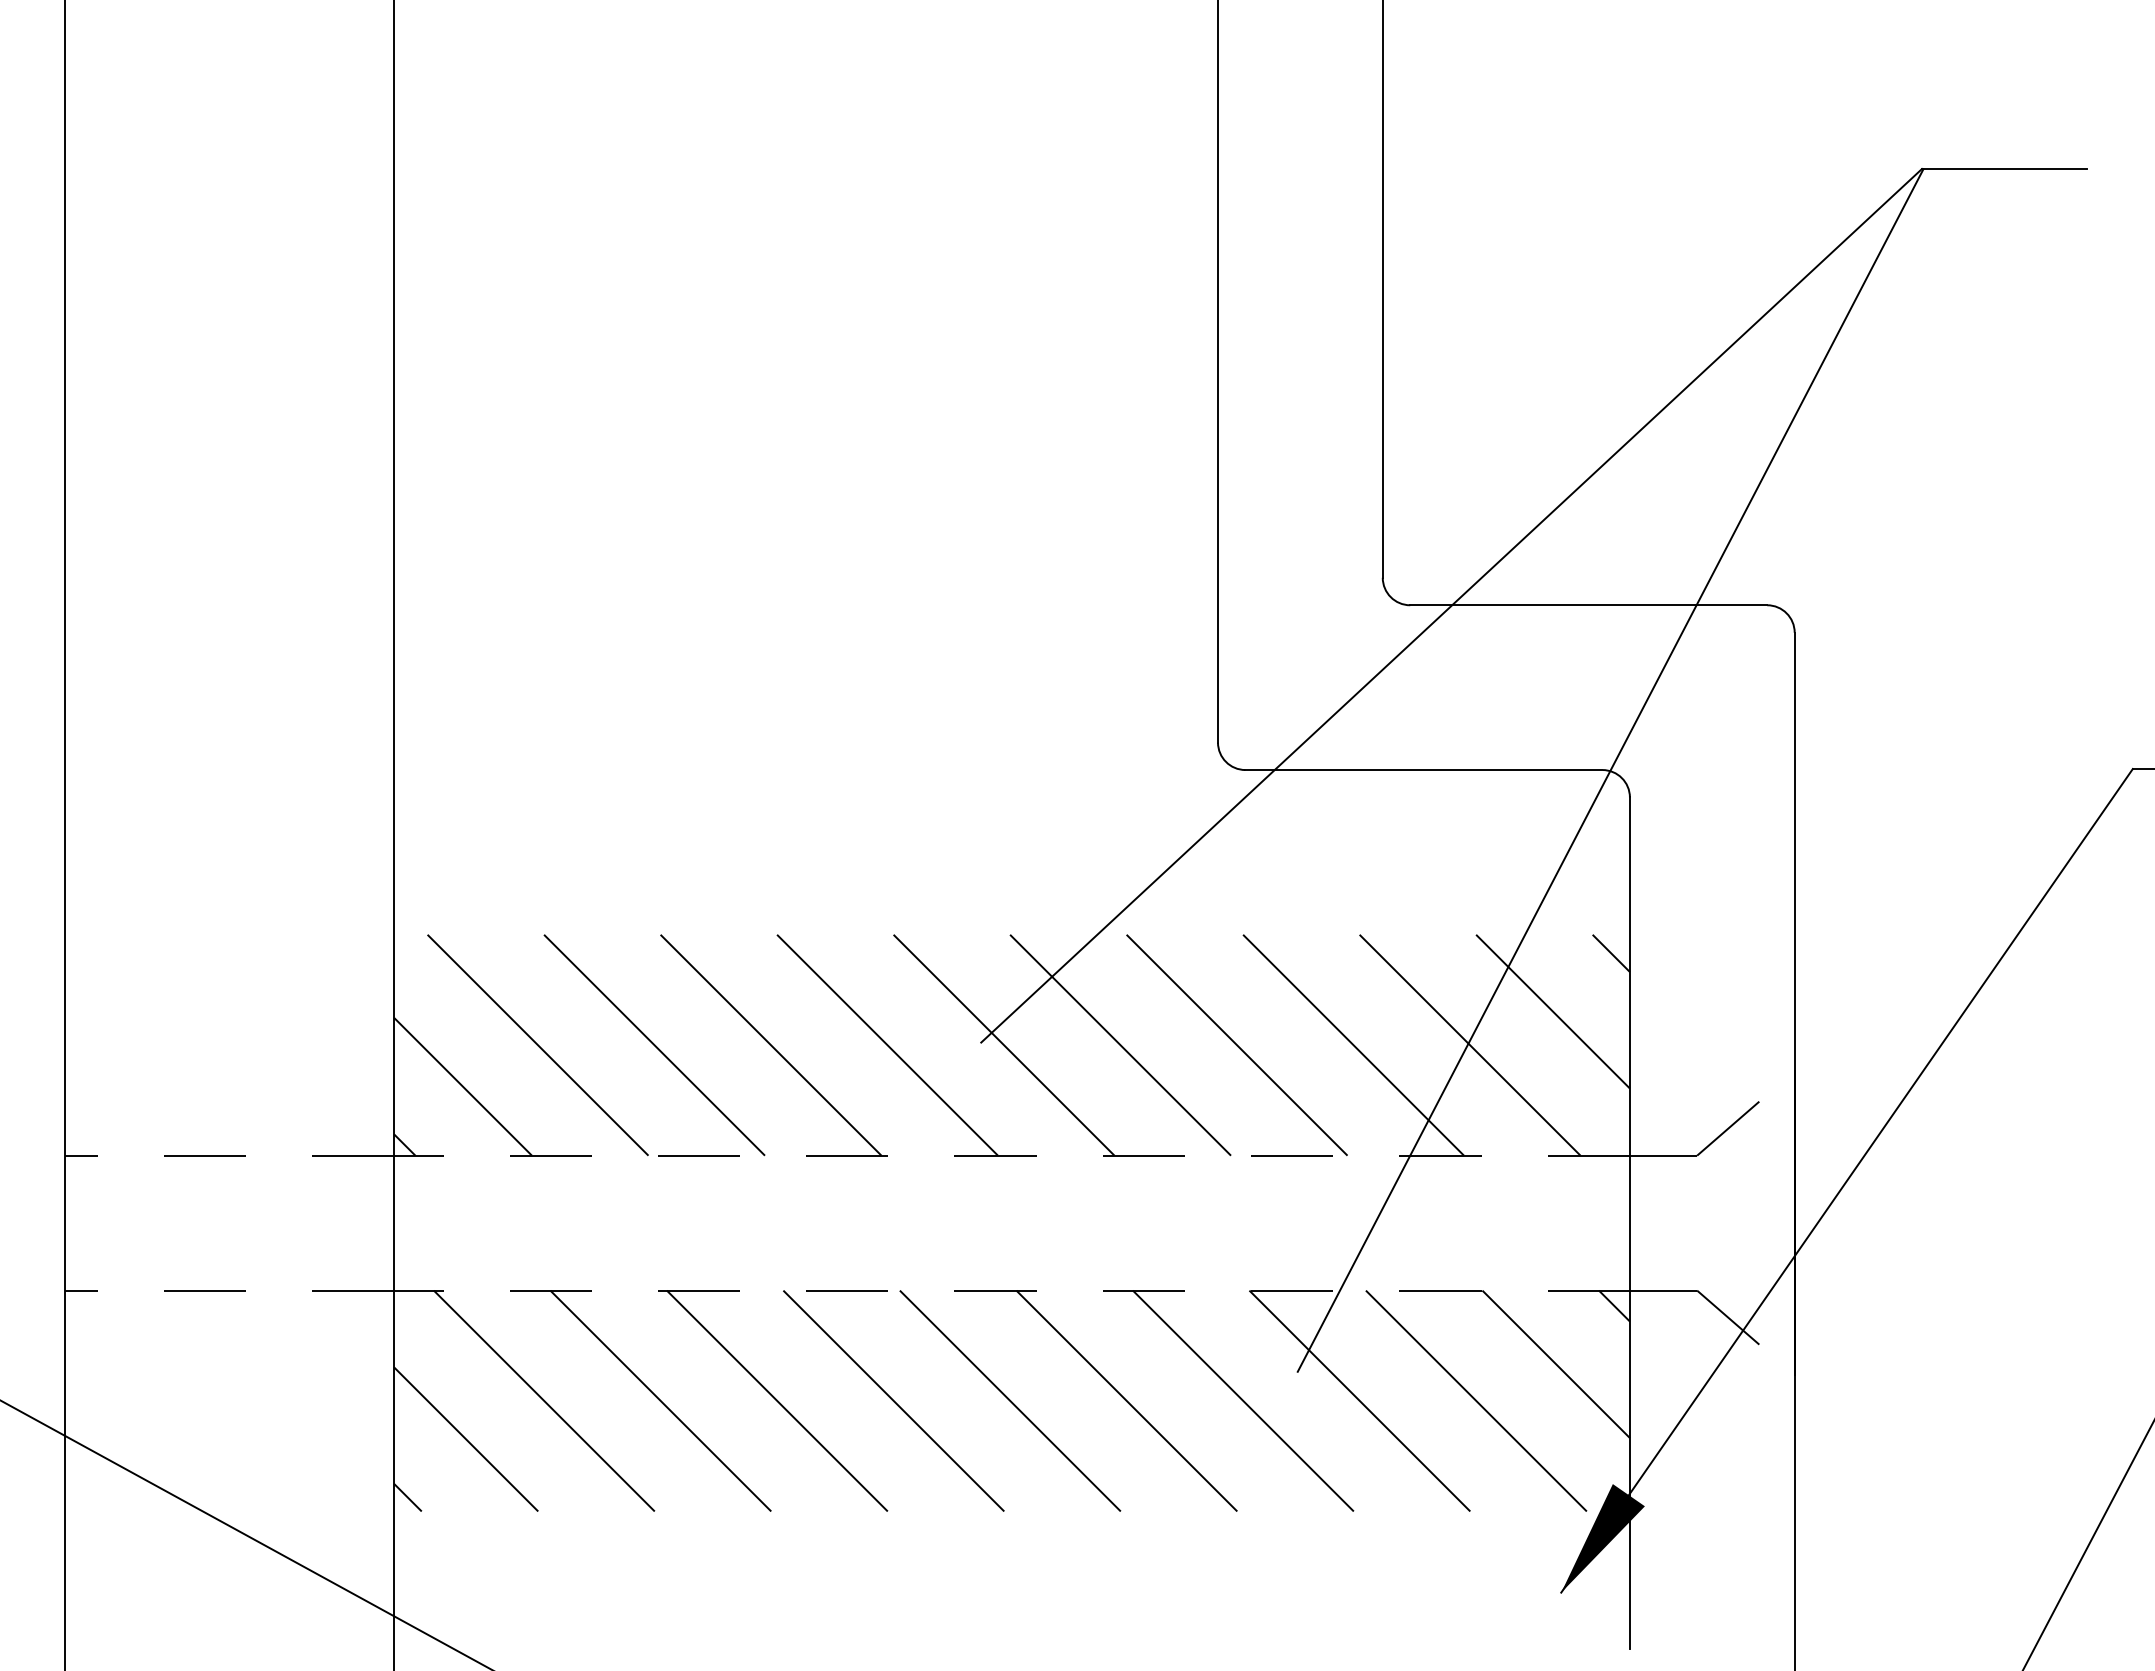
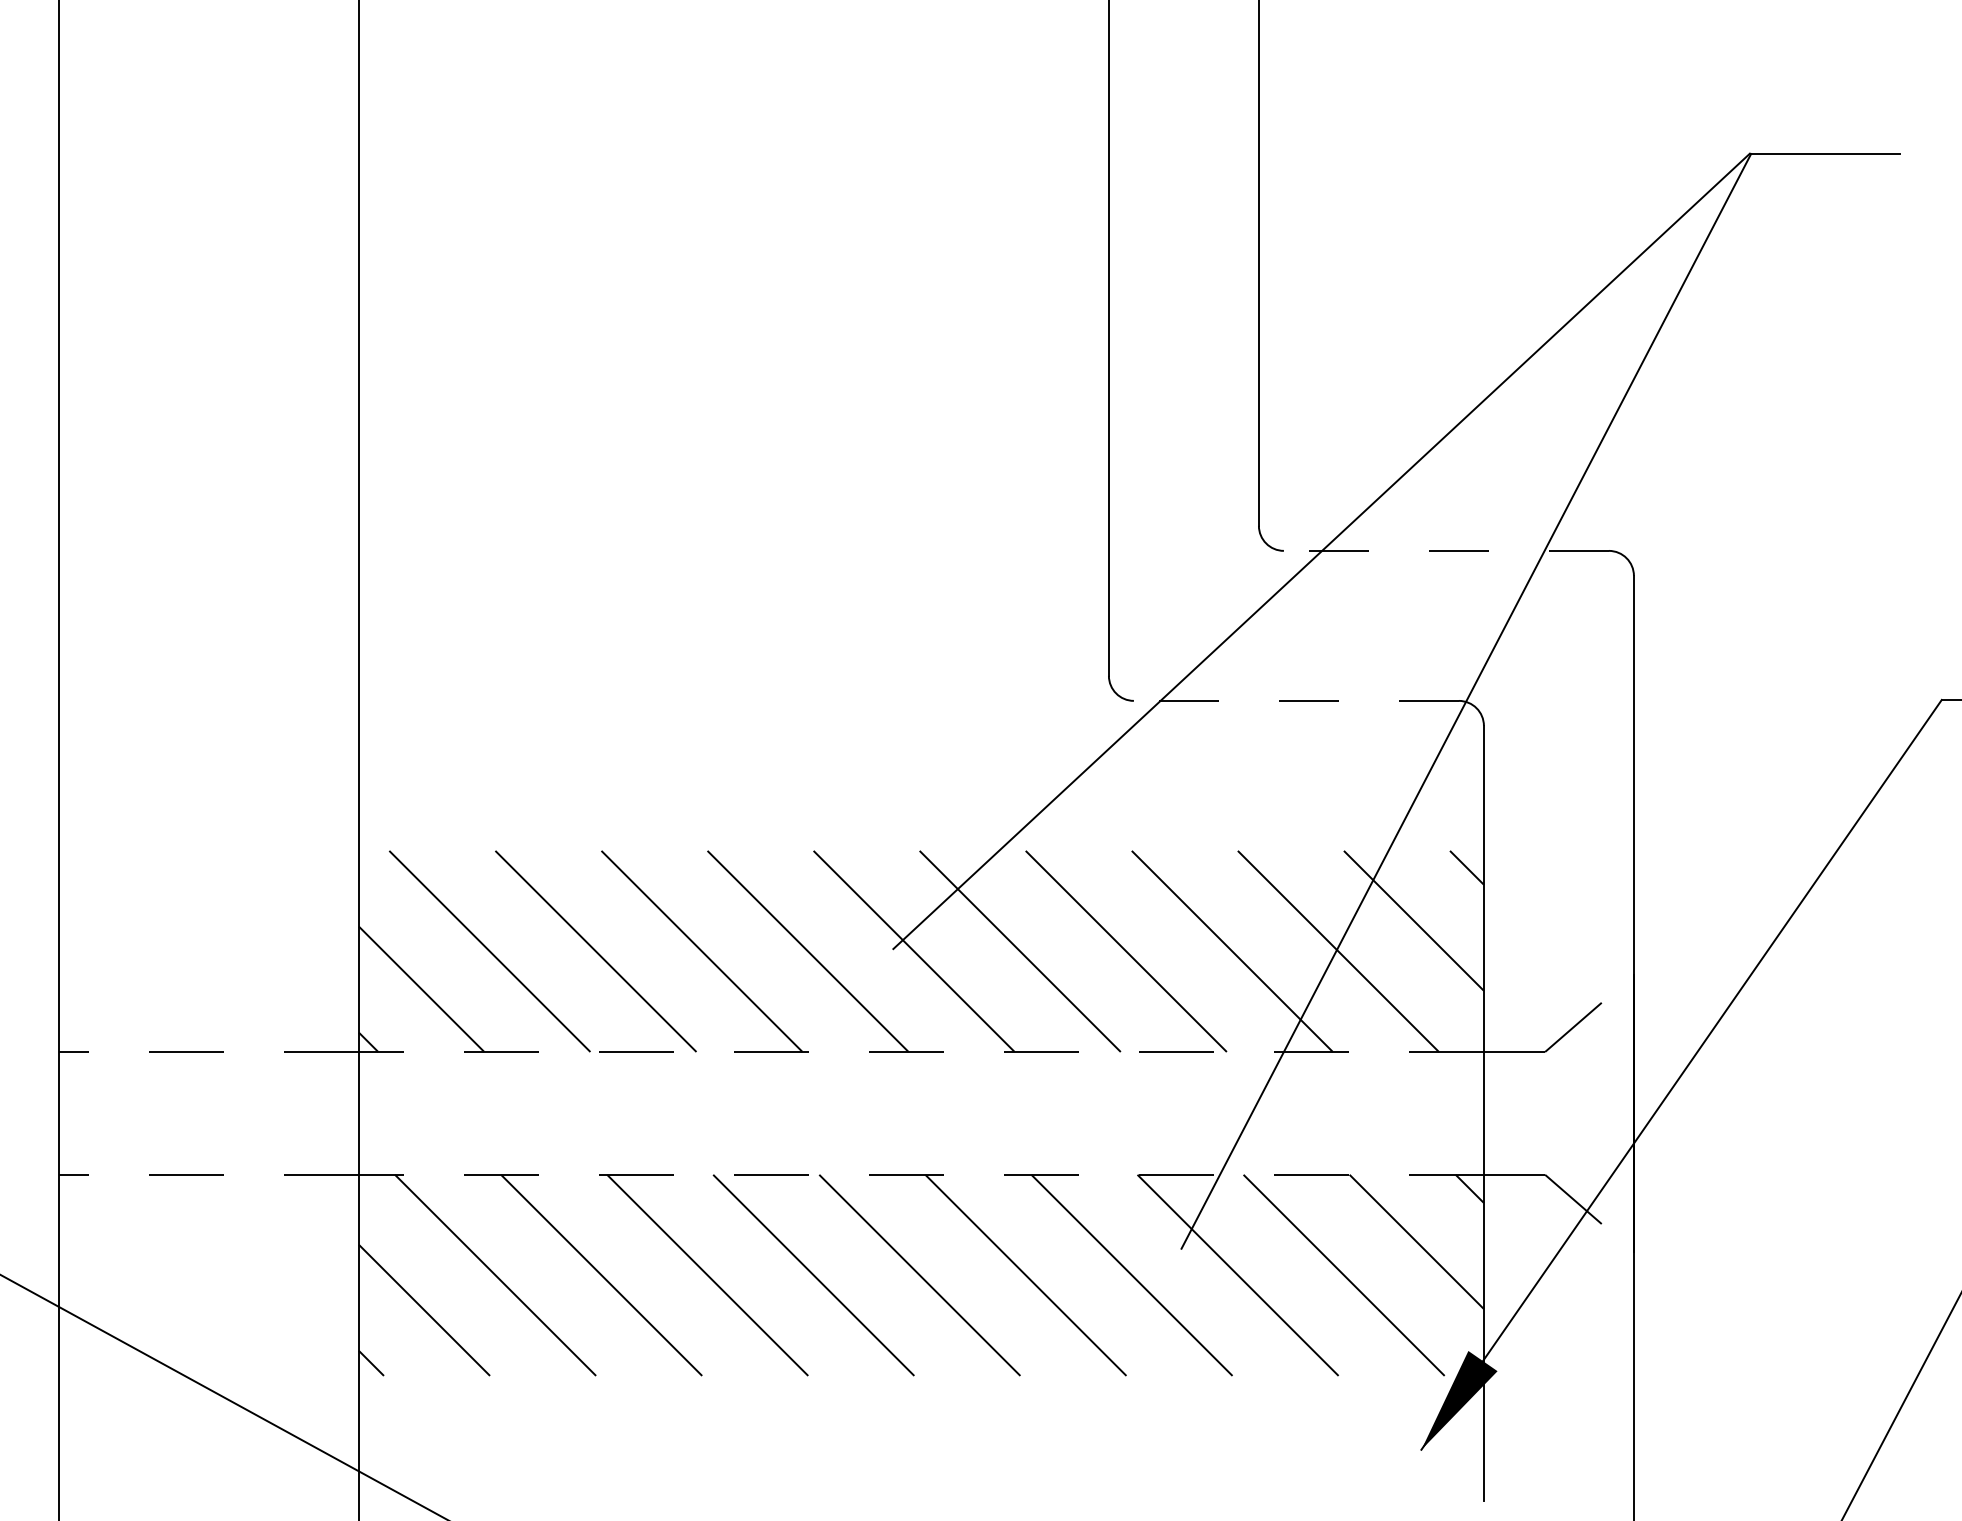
line: (1588, 605) -> (1446, 551), solid -> dashed
line: (1423, 770) -> (1295, 701), solid -> dashed

